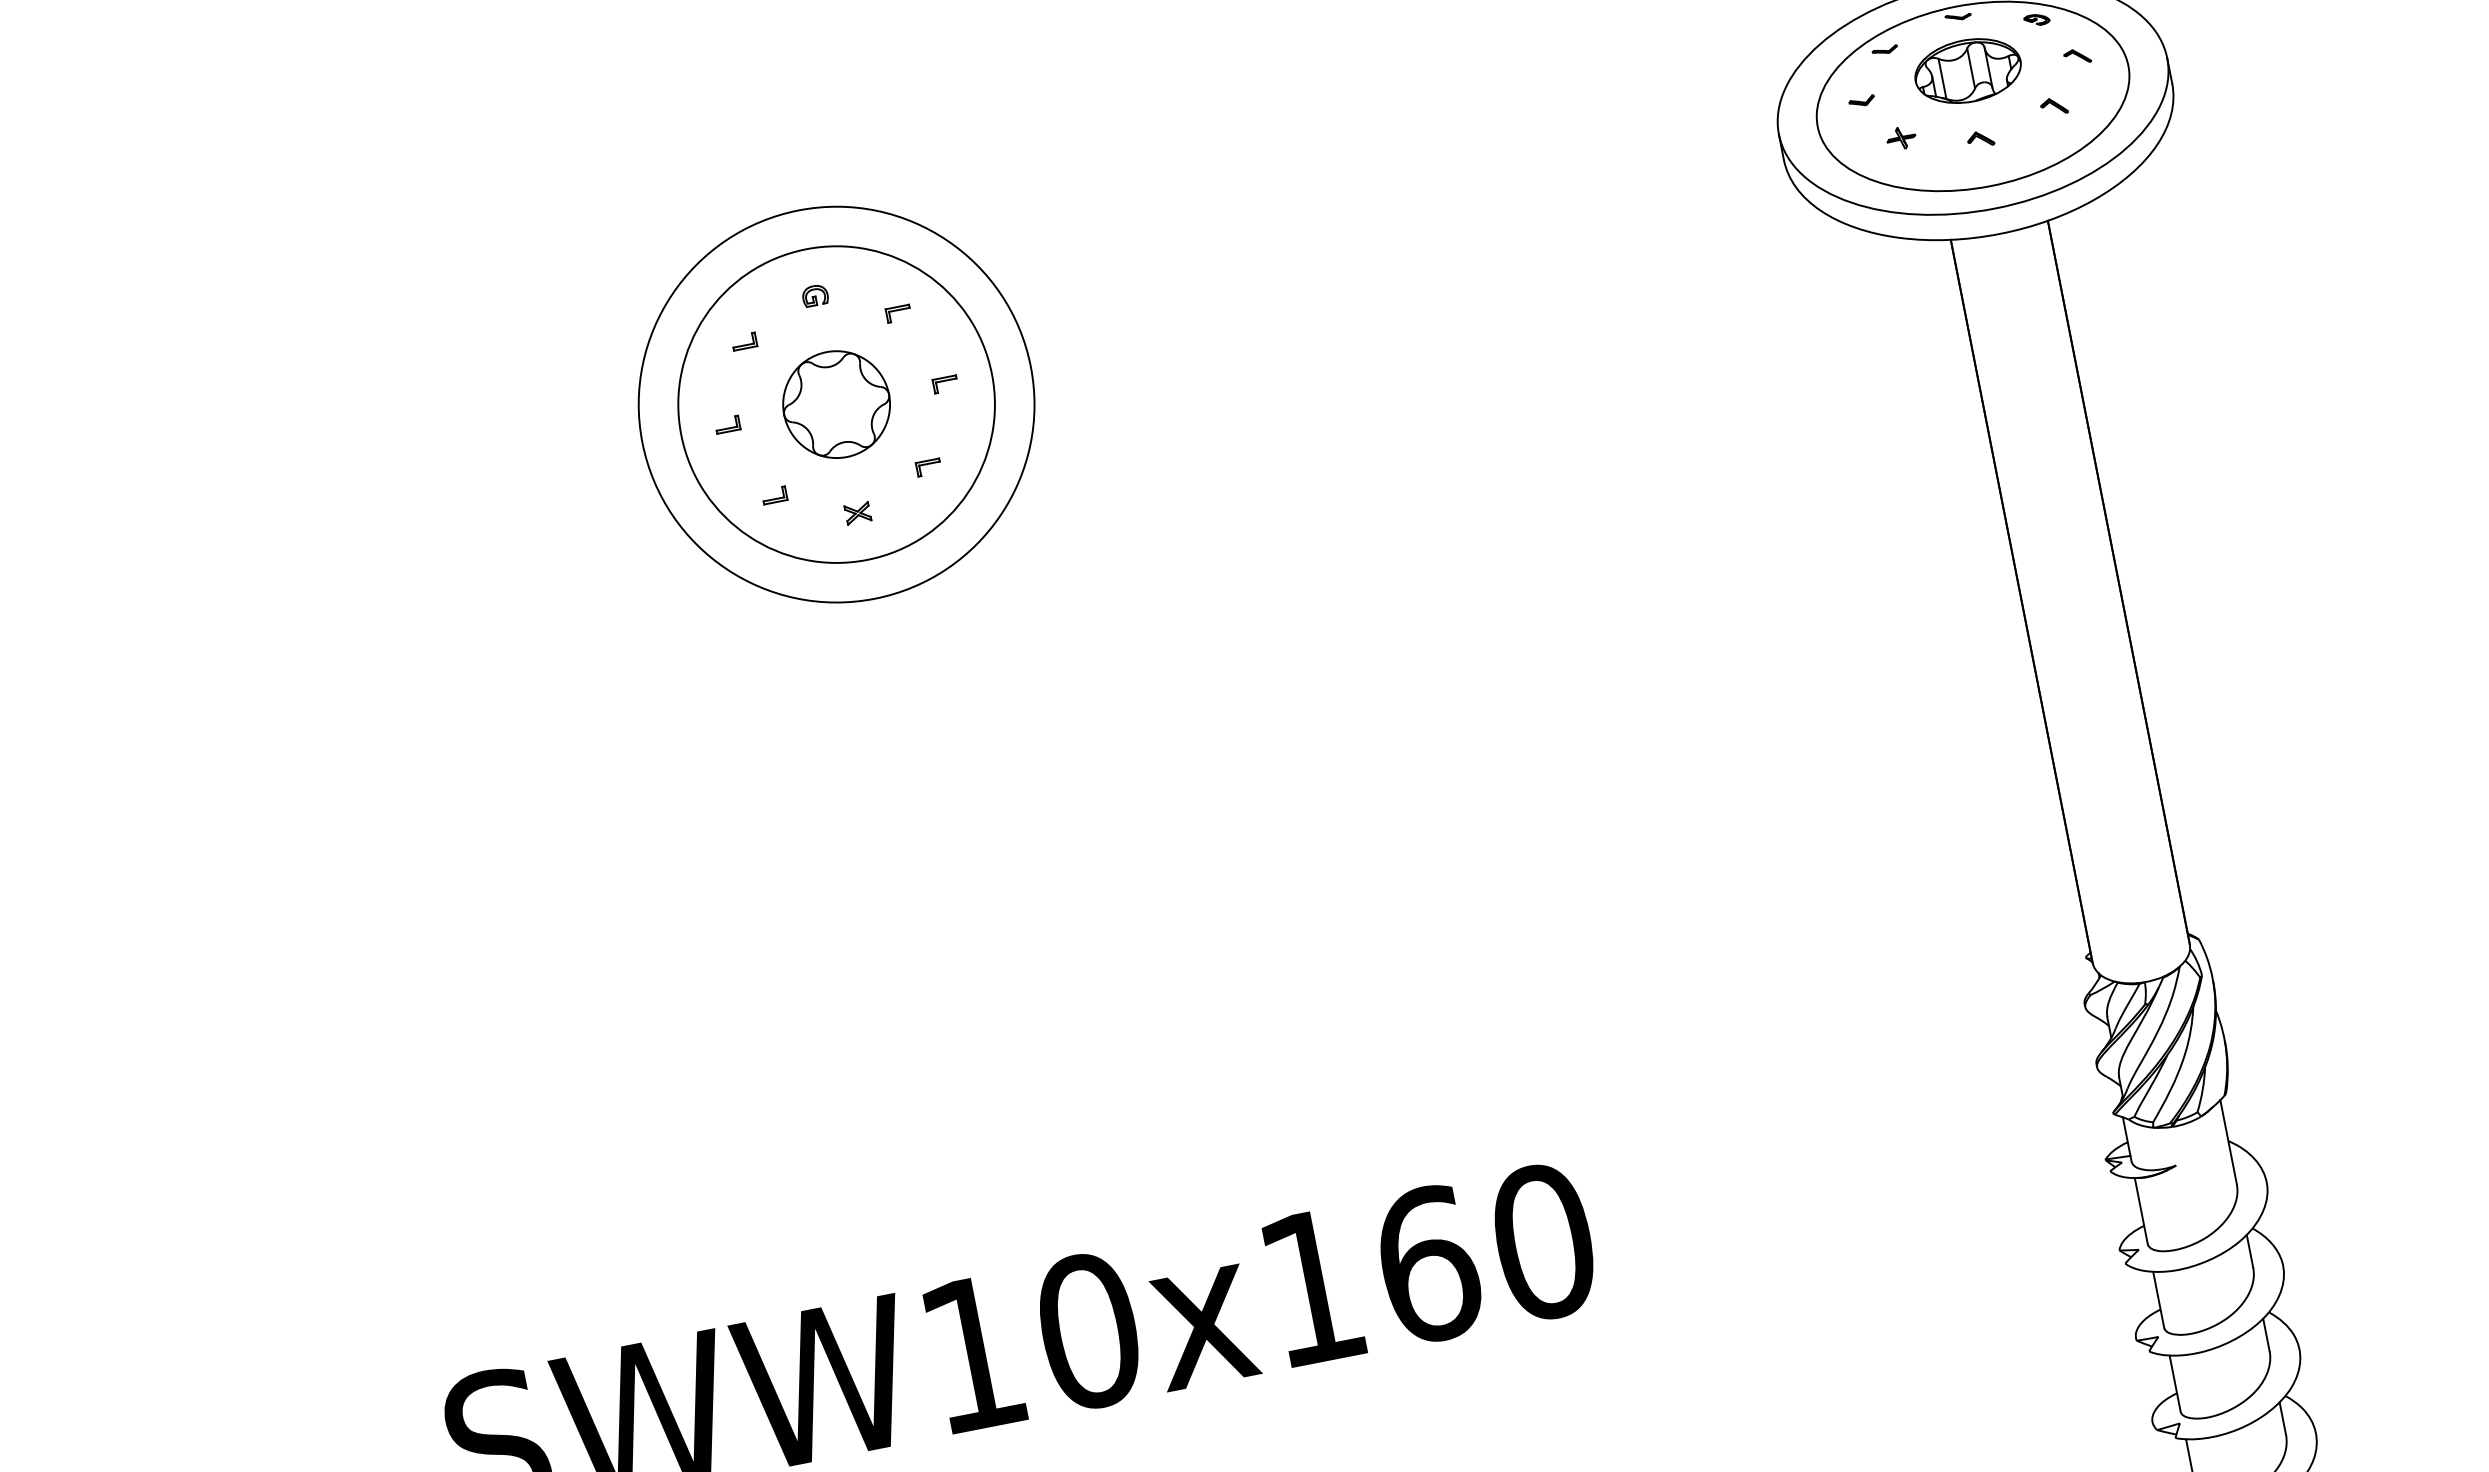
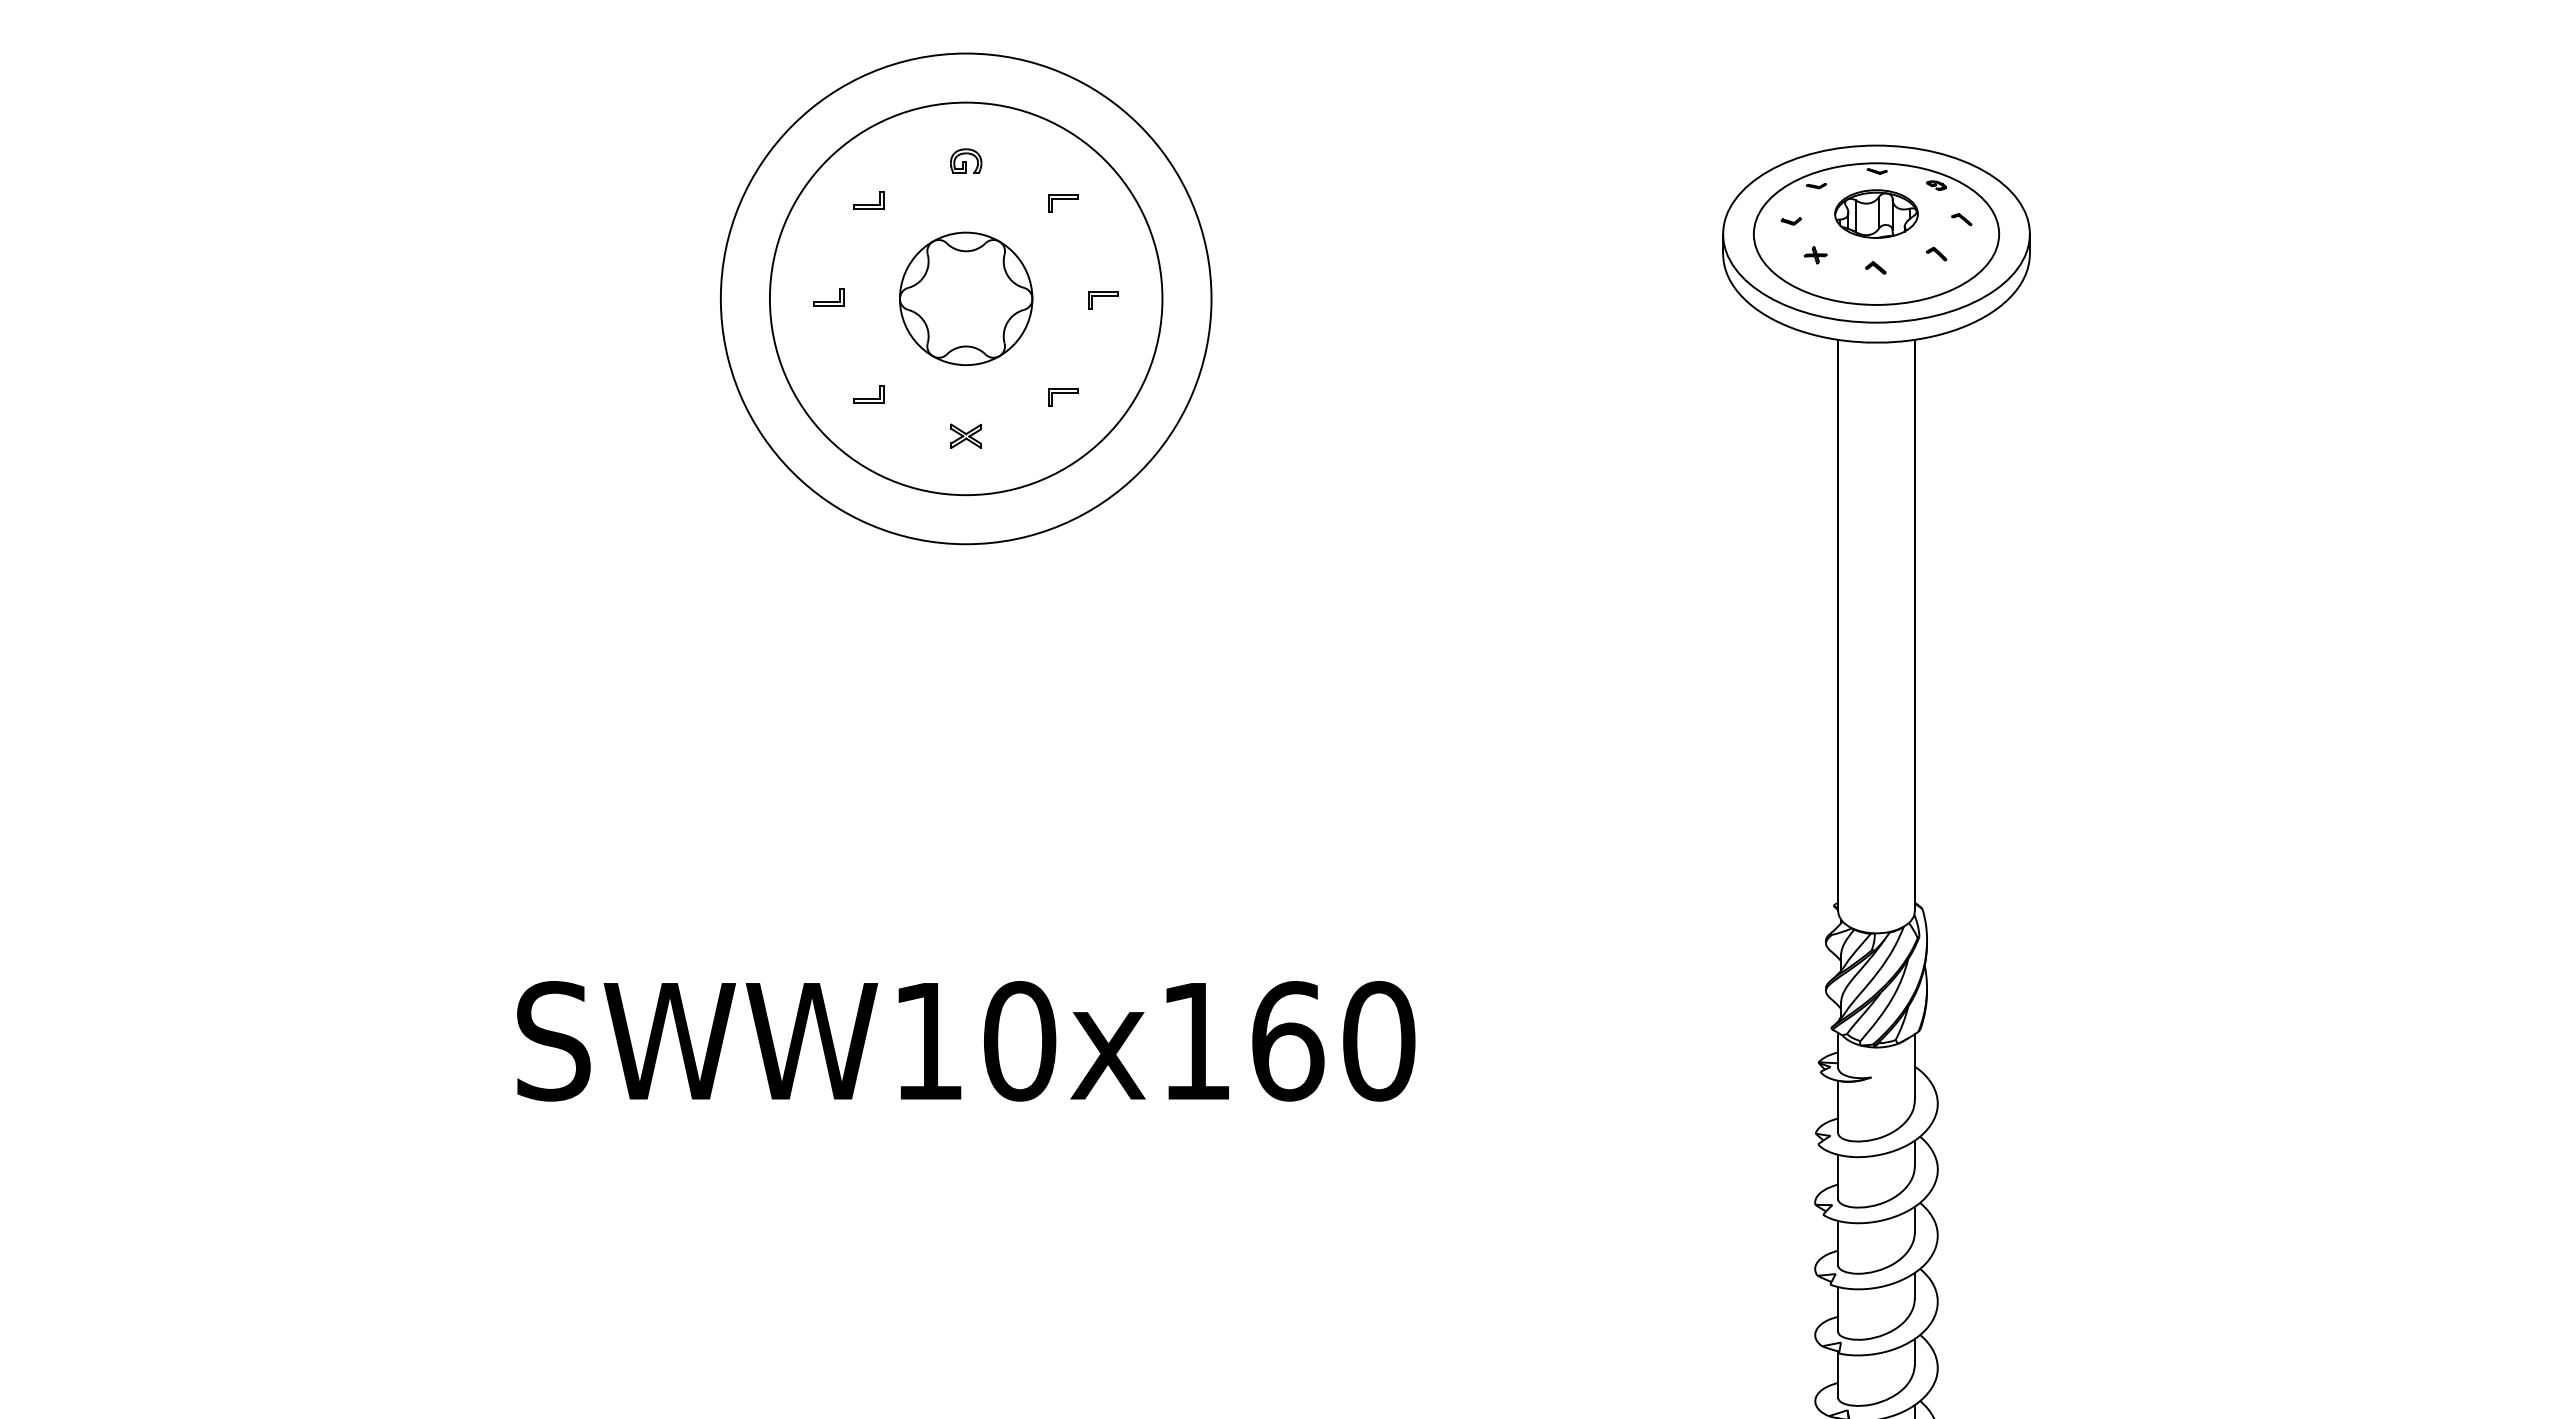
part: (836, 404) -> (966, 298), size x1.6

